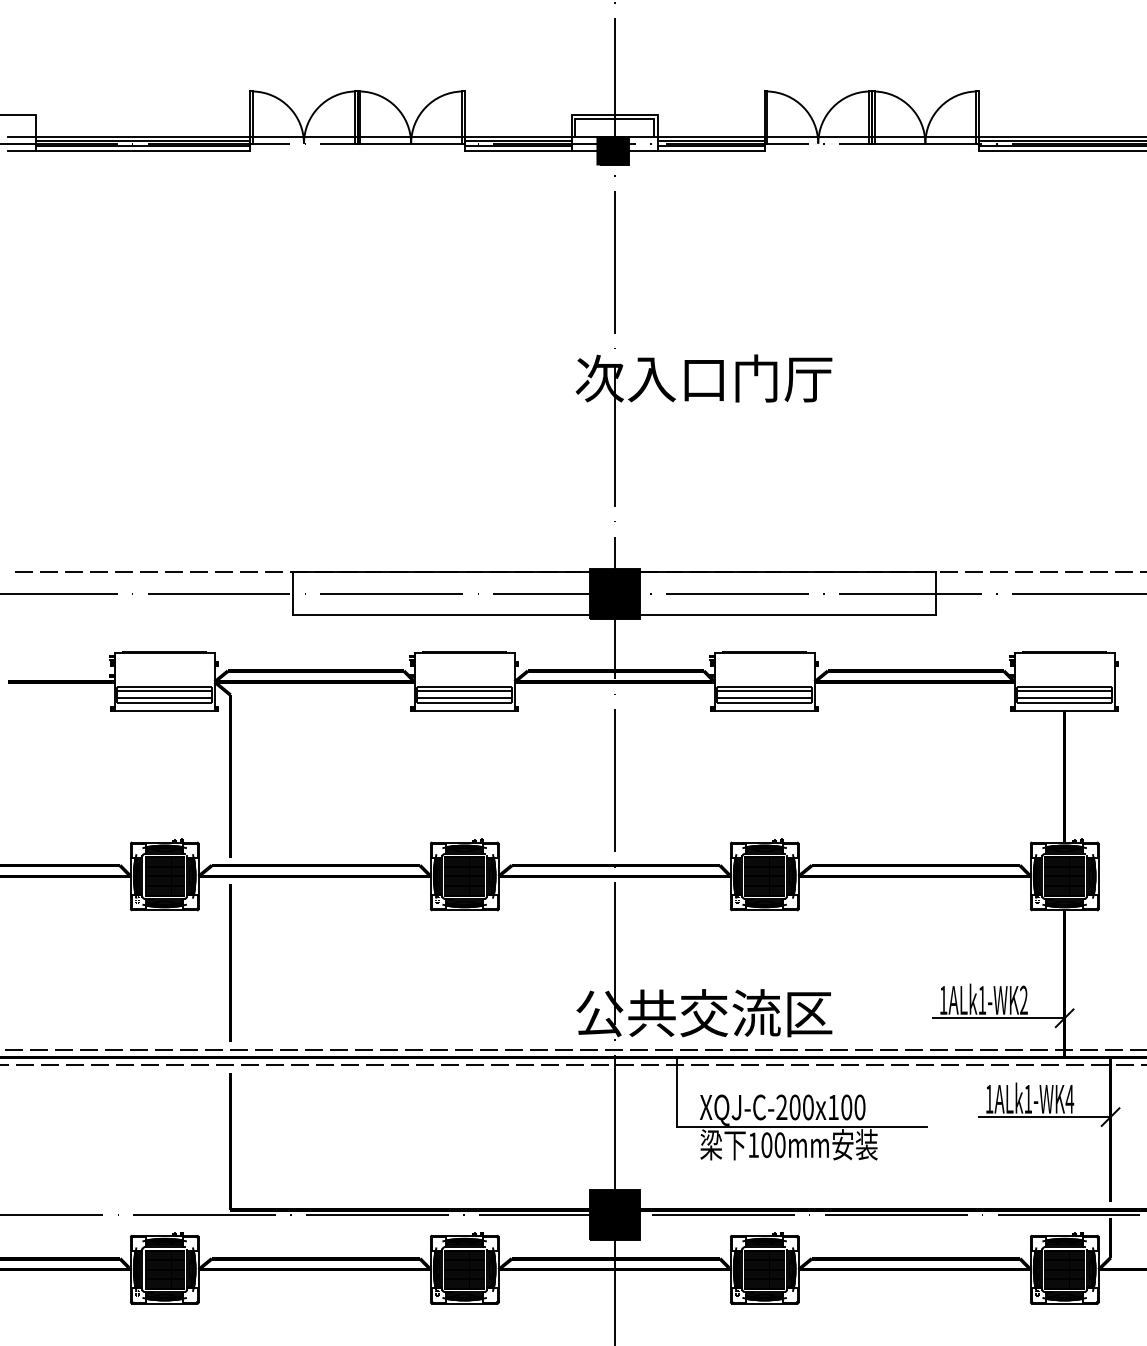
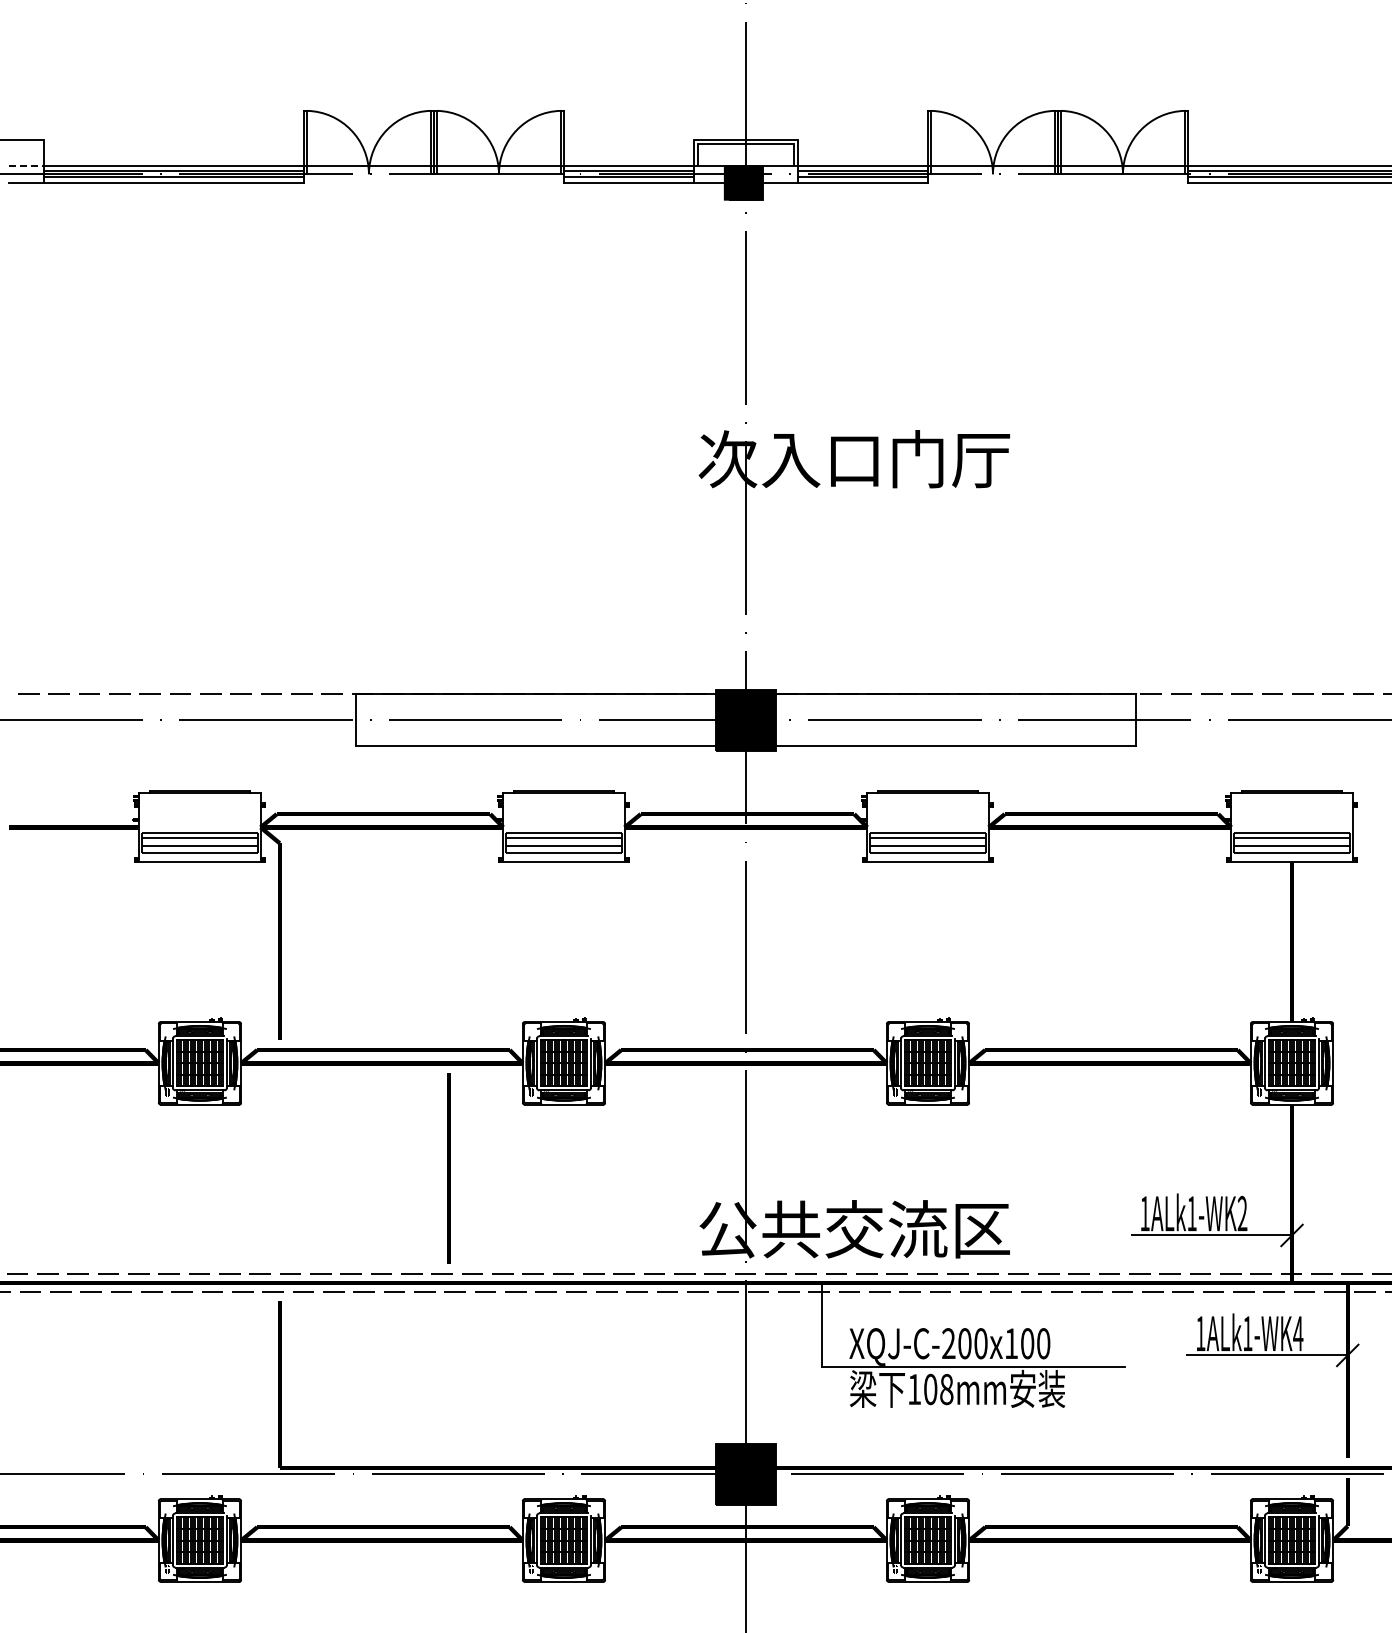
line: (22, 136) -> (27, 165), solid -> dashed
line: (230, 963) -> (448, 1168), moved
text: (779, 1144) -> (946, 1388), 100mm -> 108mm

